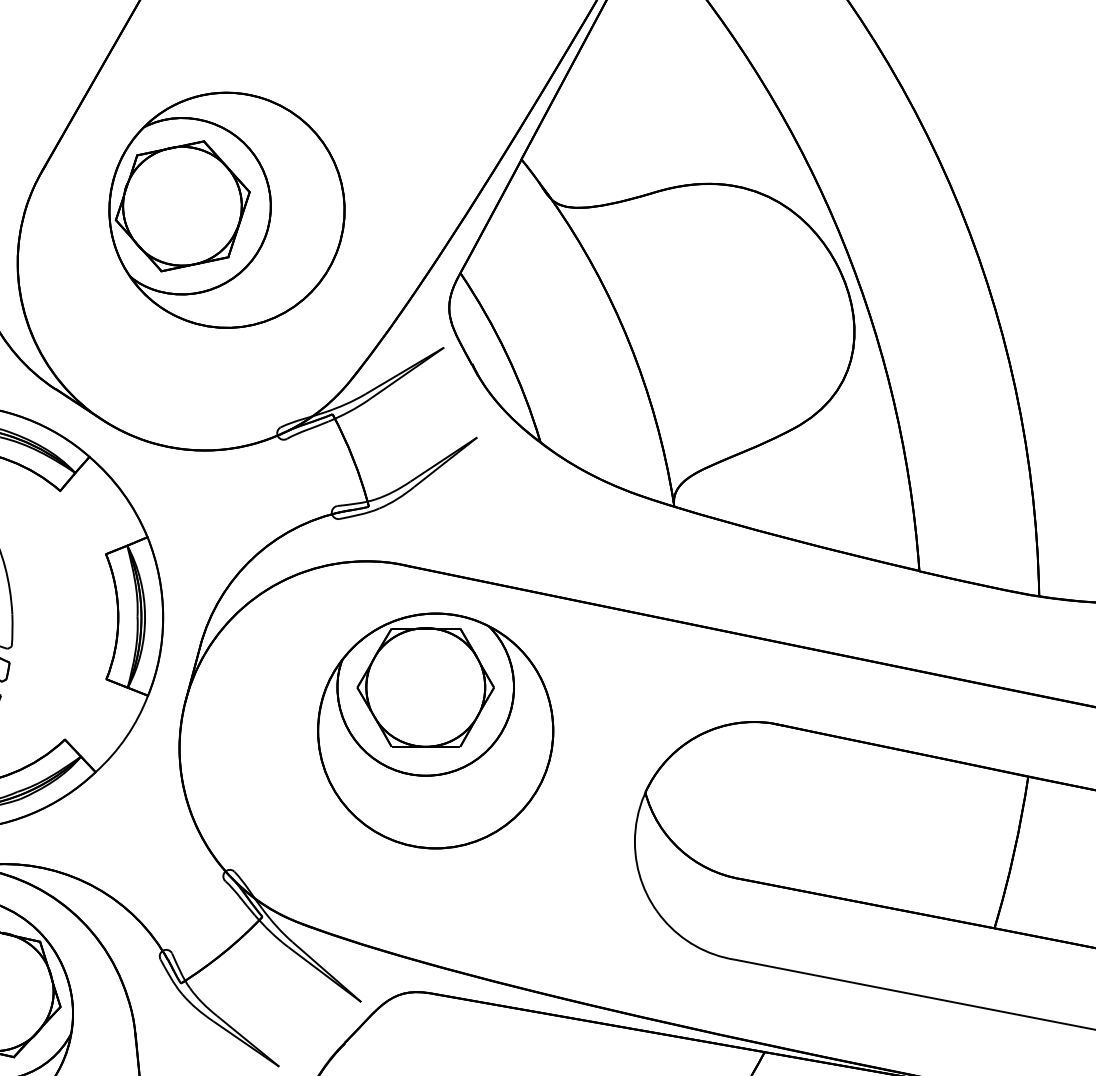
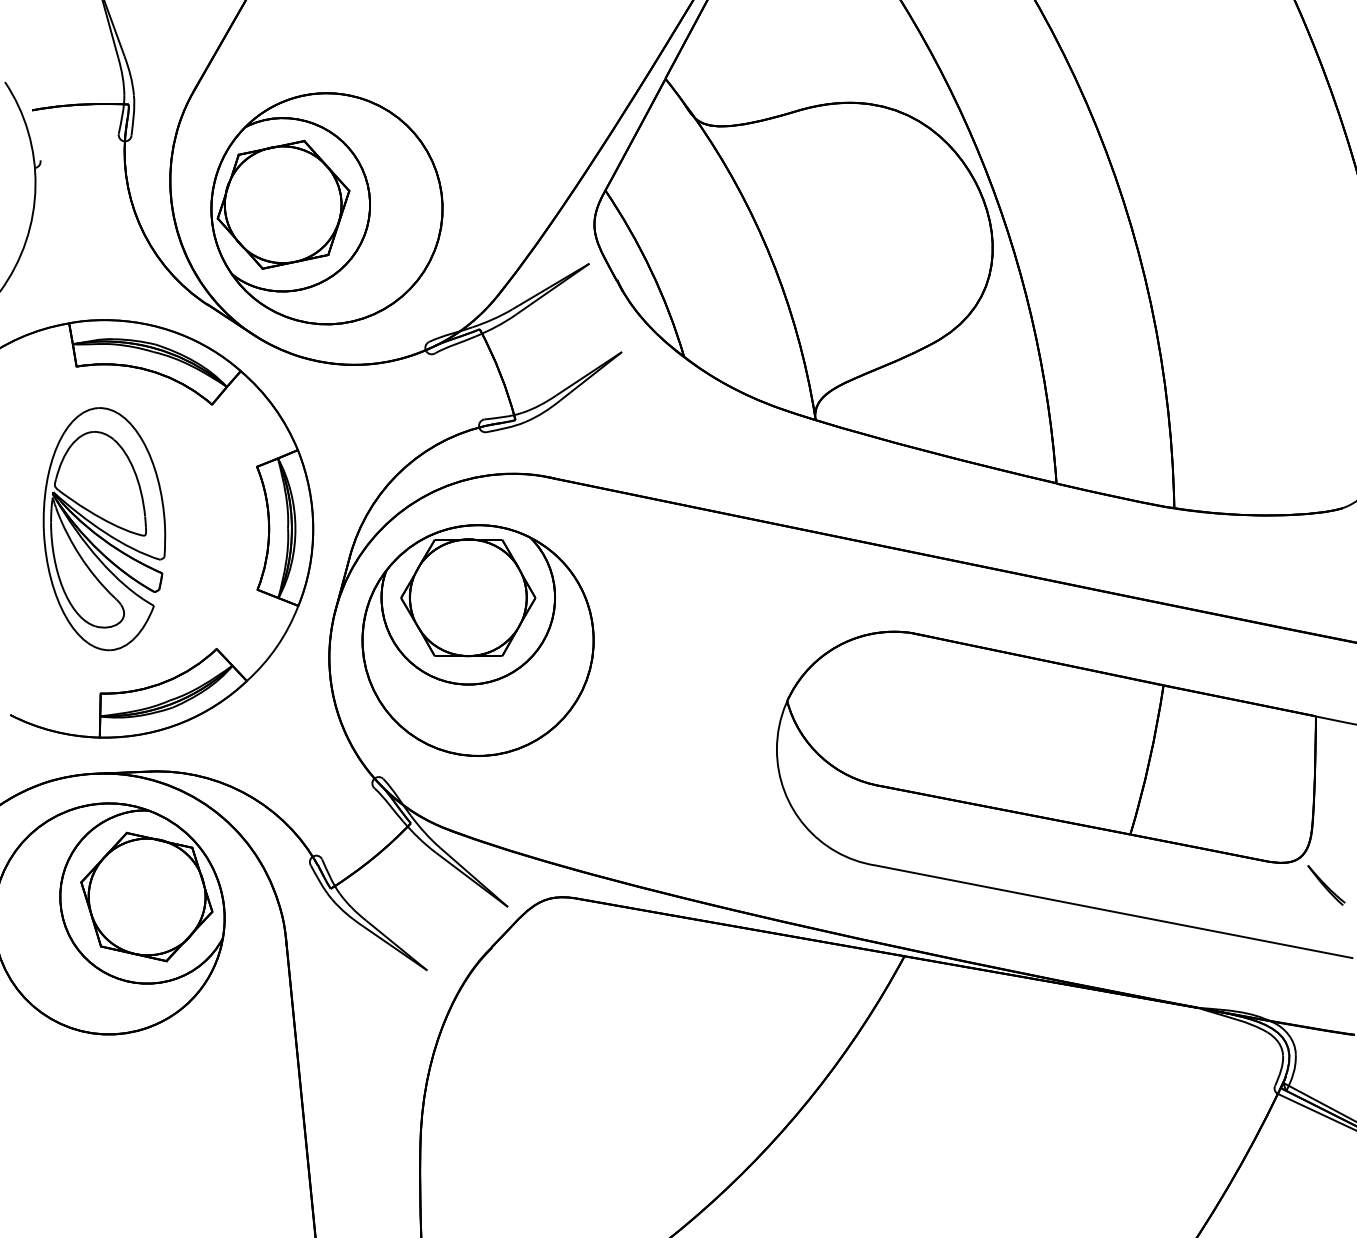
part: (226, 210) -> (326, 208), moved
part: (435, 730) -> (477, 640), moved

